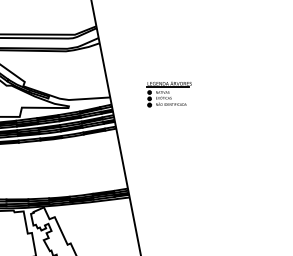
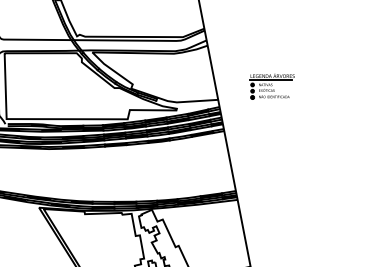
part: (168, 94) -> (271, 86), moved

